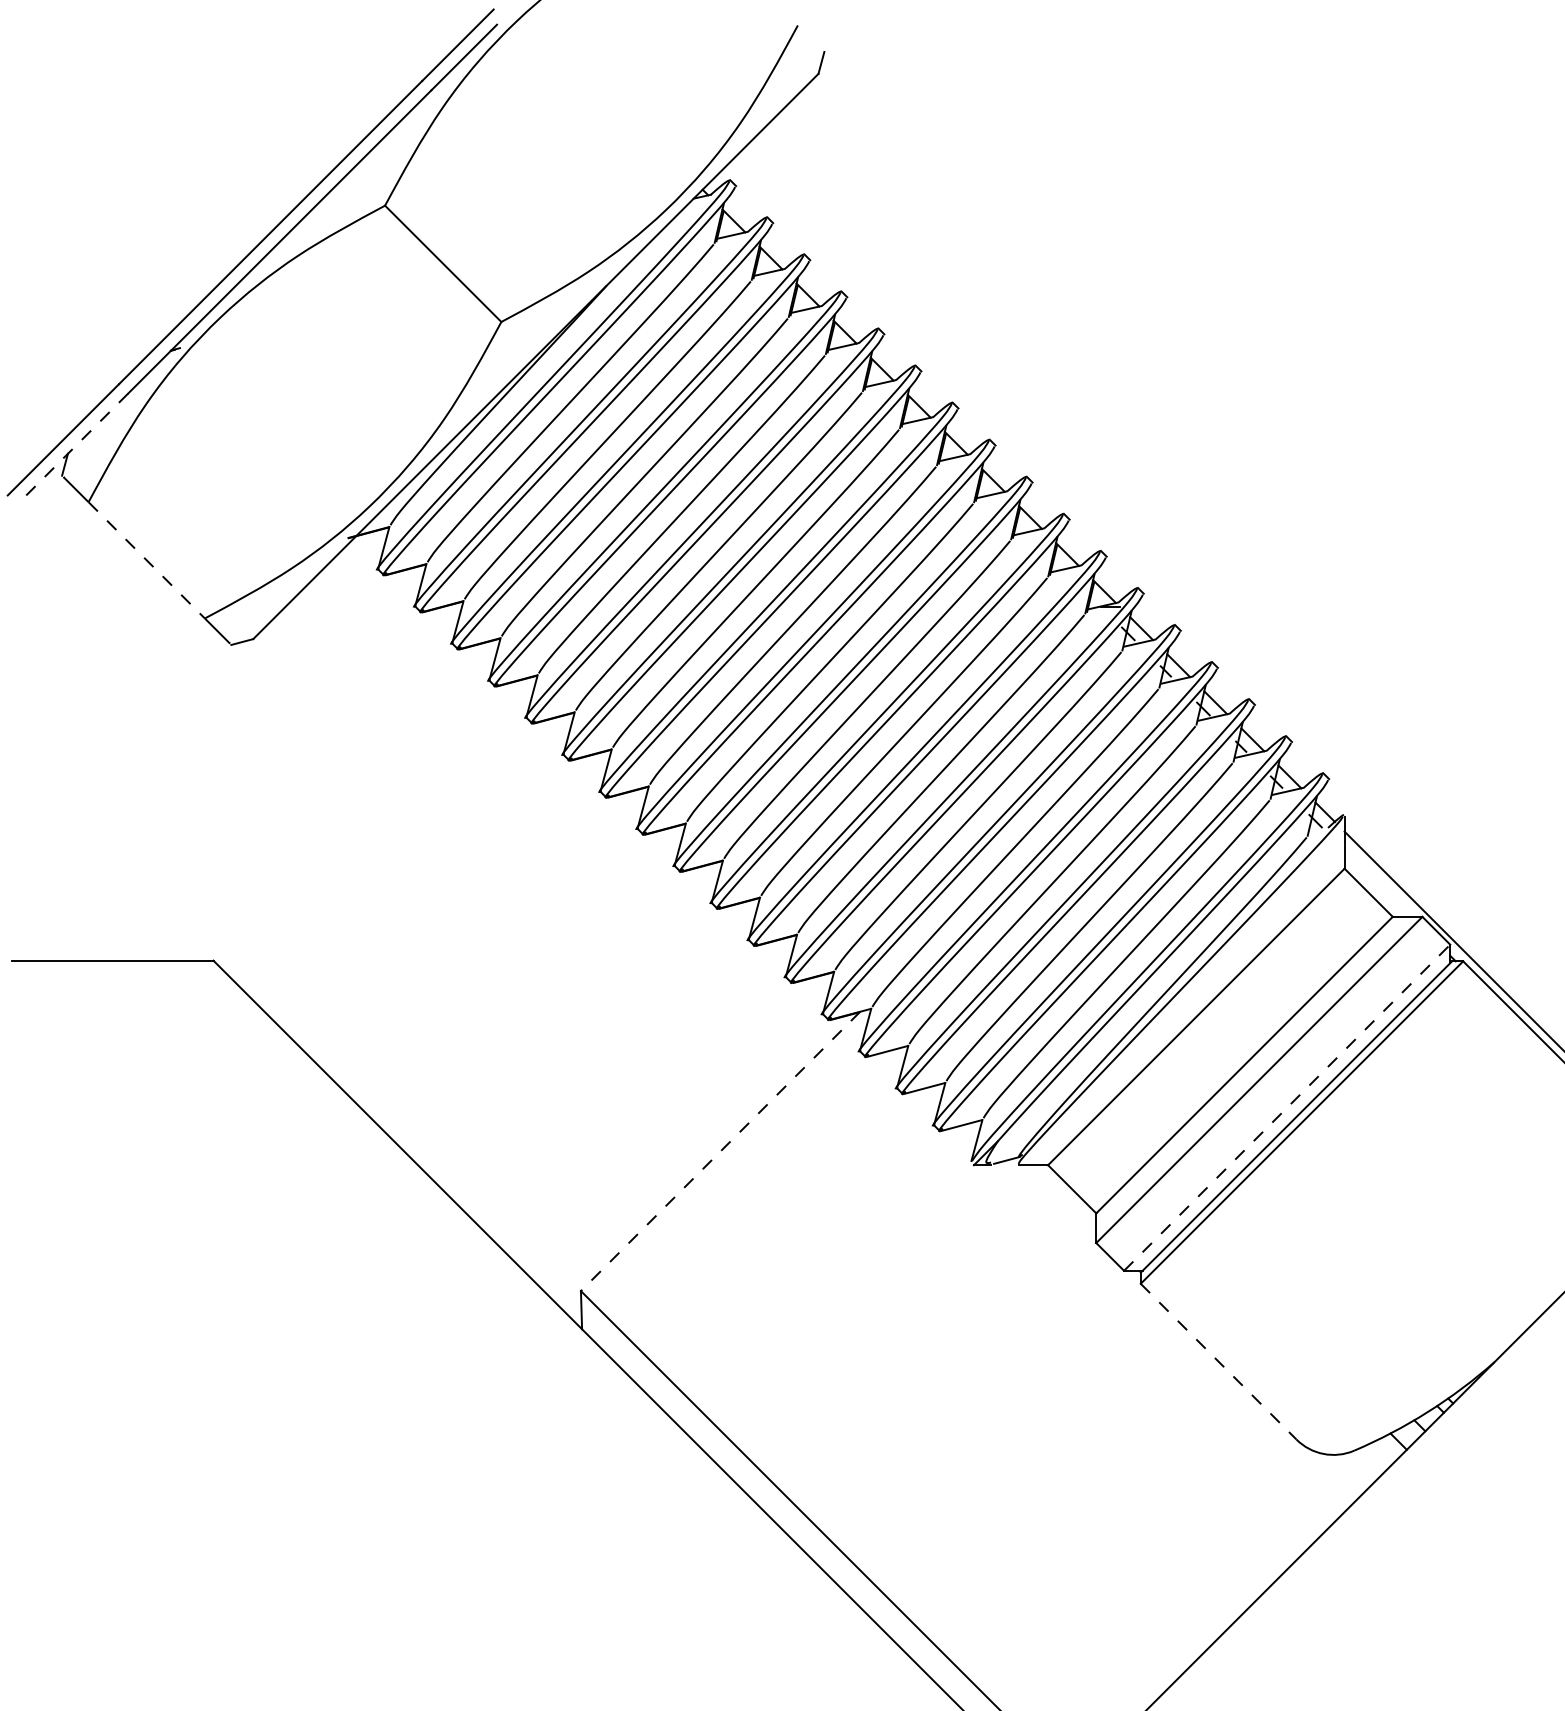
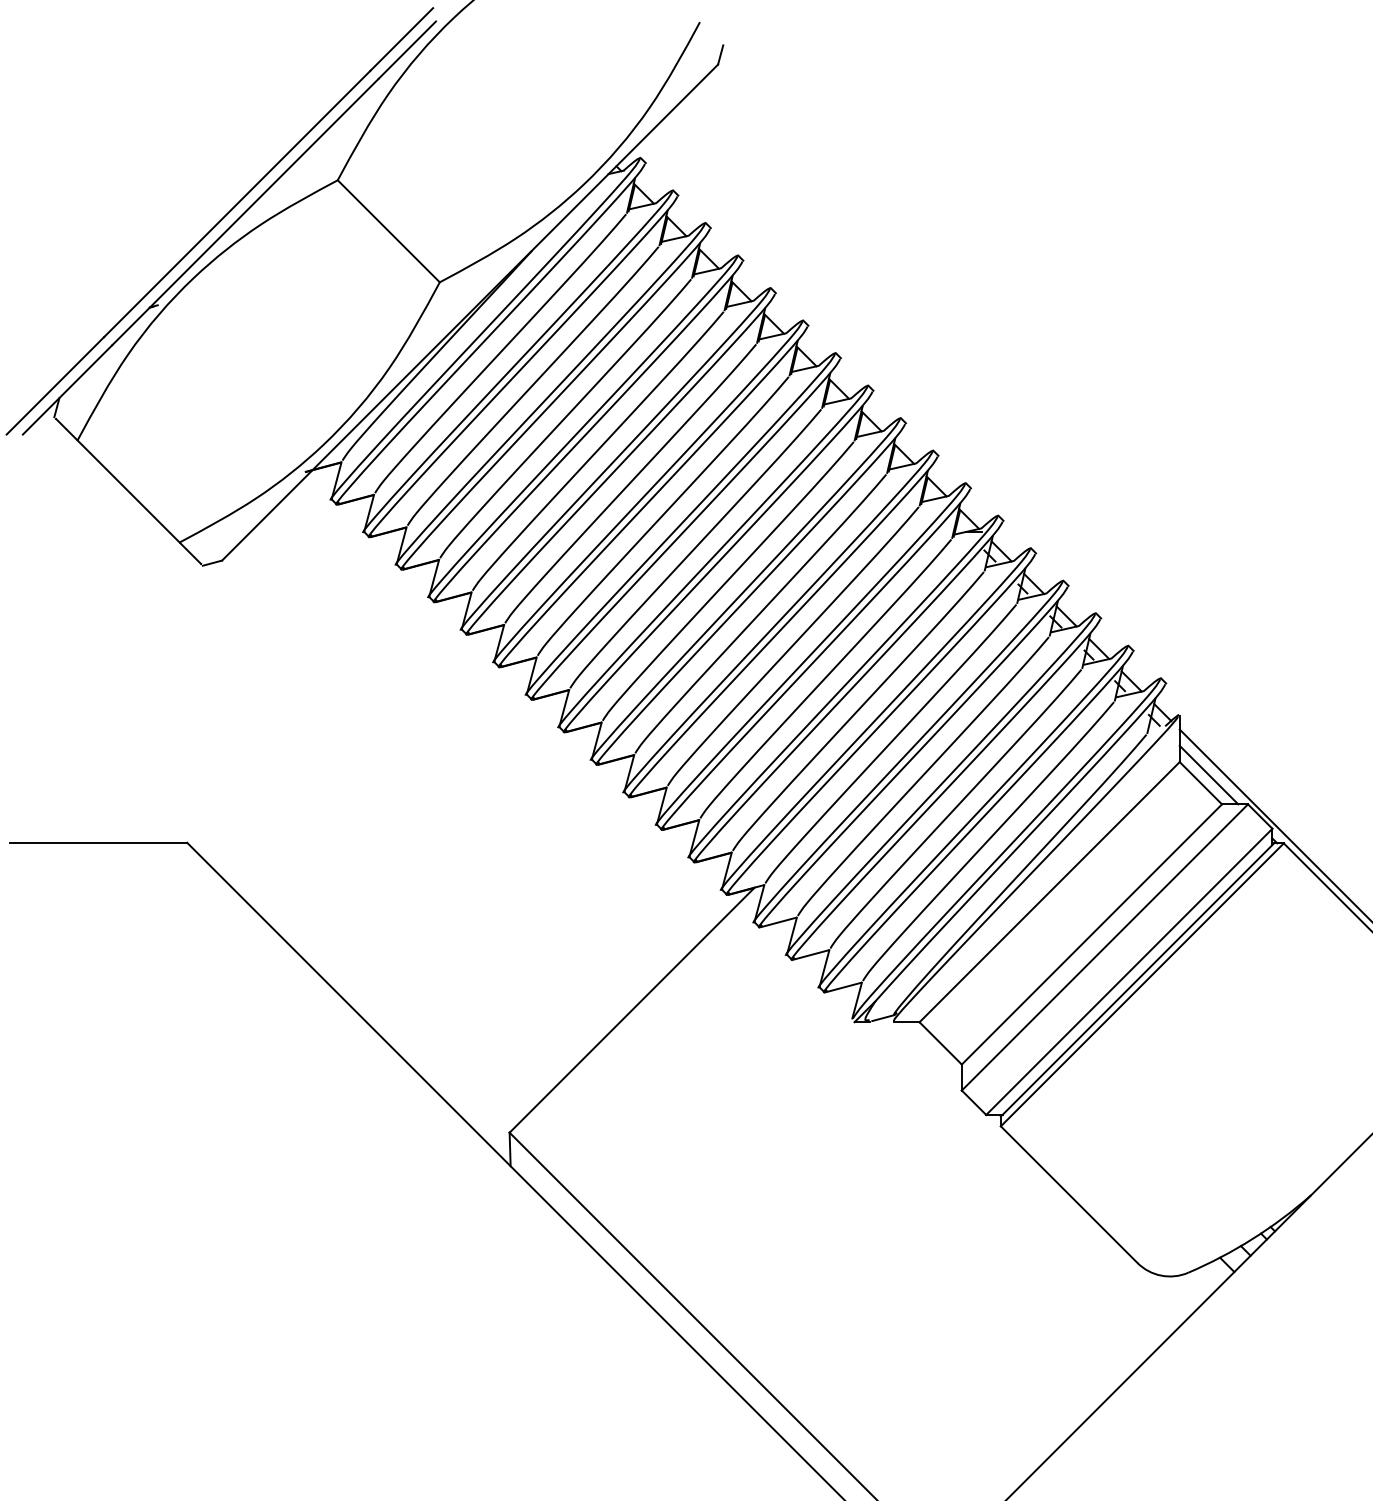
line: (76, 444) -> (66, 389), dashed -> solid
line: (147, 560) -> (129, 491), dashed -> solid
line: (1377, 883) -> (1208, 775), added
line: (1287, 1107) -> (1129, 971), dashed -> solid
line: (720, 1151) -> (632, 1010), dashed -> solid
line: (1219, 1362) -> (1069, 1195), dashed -> solid

